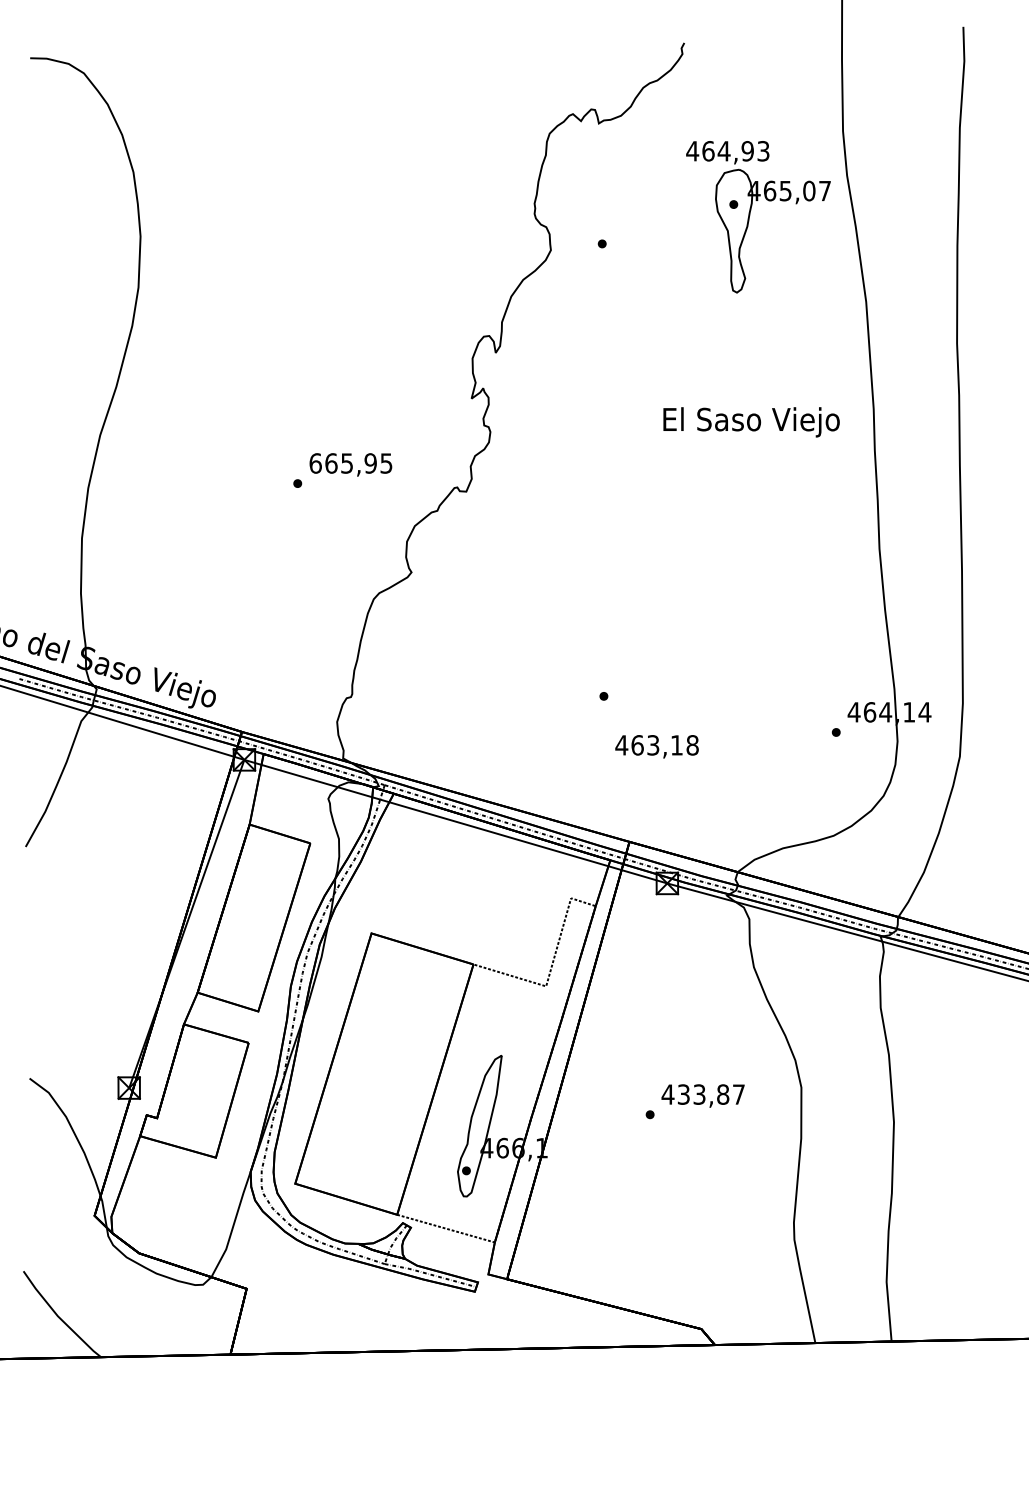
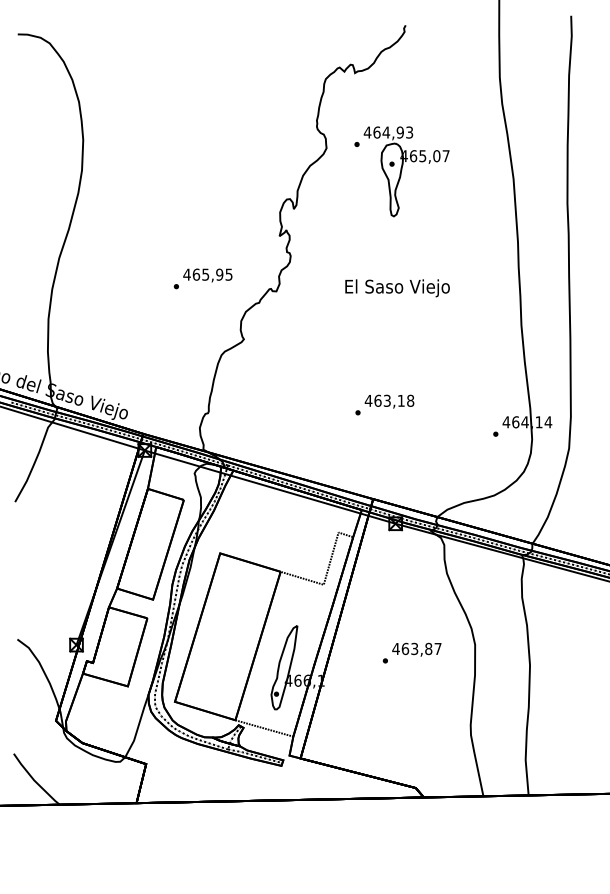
part: (758, 216) -> (406, 171), moved
text: (751, 422) -> (397, 288), moved
text: (314, 463) -> (186, 274), 665,95 -> 465,95
text: (656, 746) -> (389, 401), moved
text: (683, 1093) -> (405, 648), 433,87 -> 463,87

